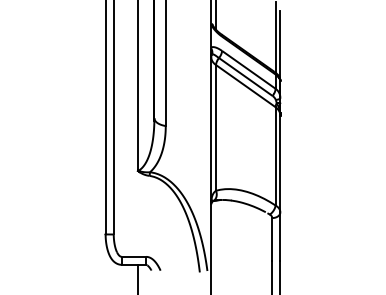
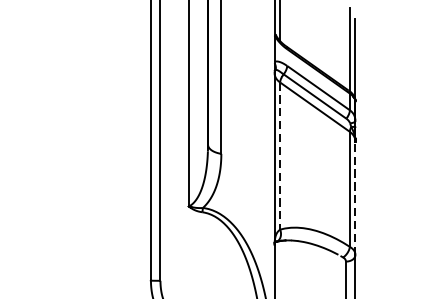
line: (216, 127) -> (280, 155), solid -> dashed
line: (280, 163) -> (355, 197), solid -> dashed

